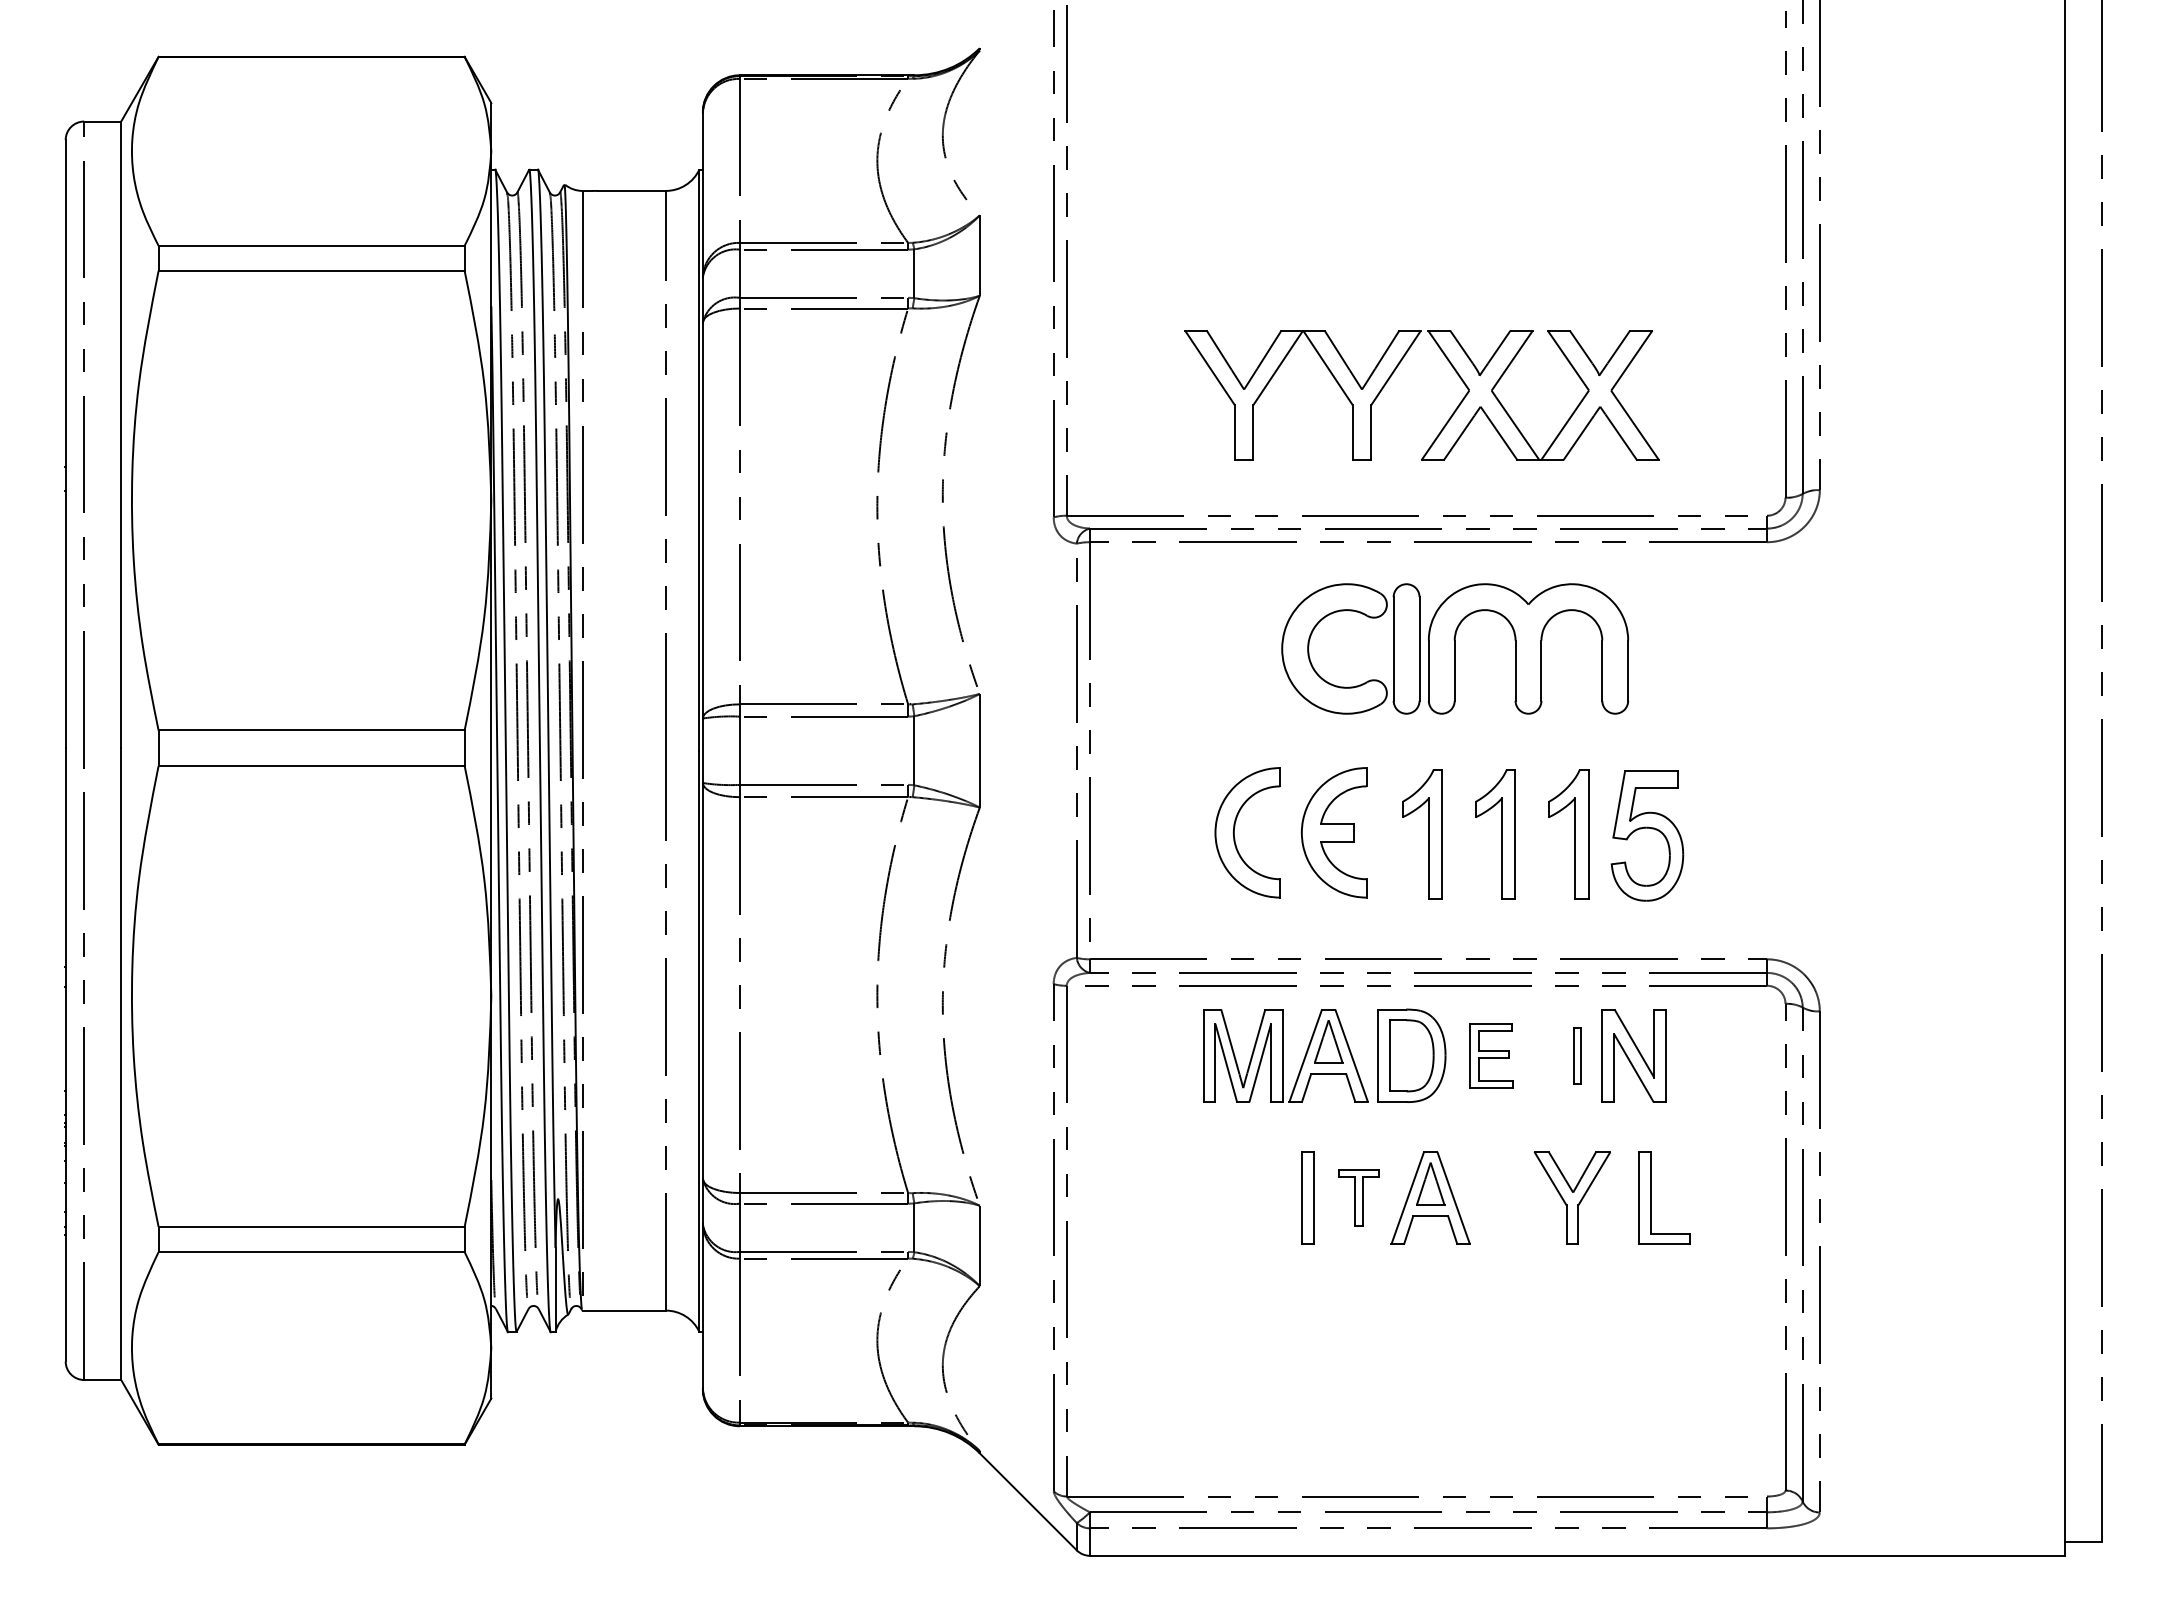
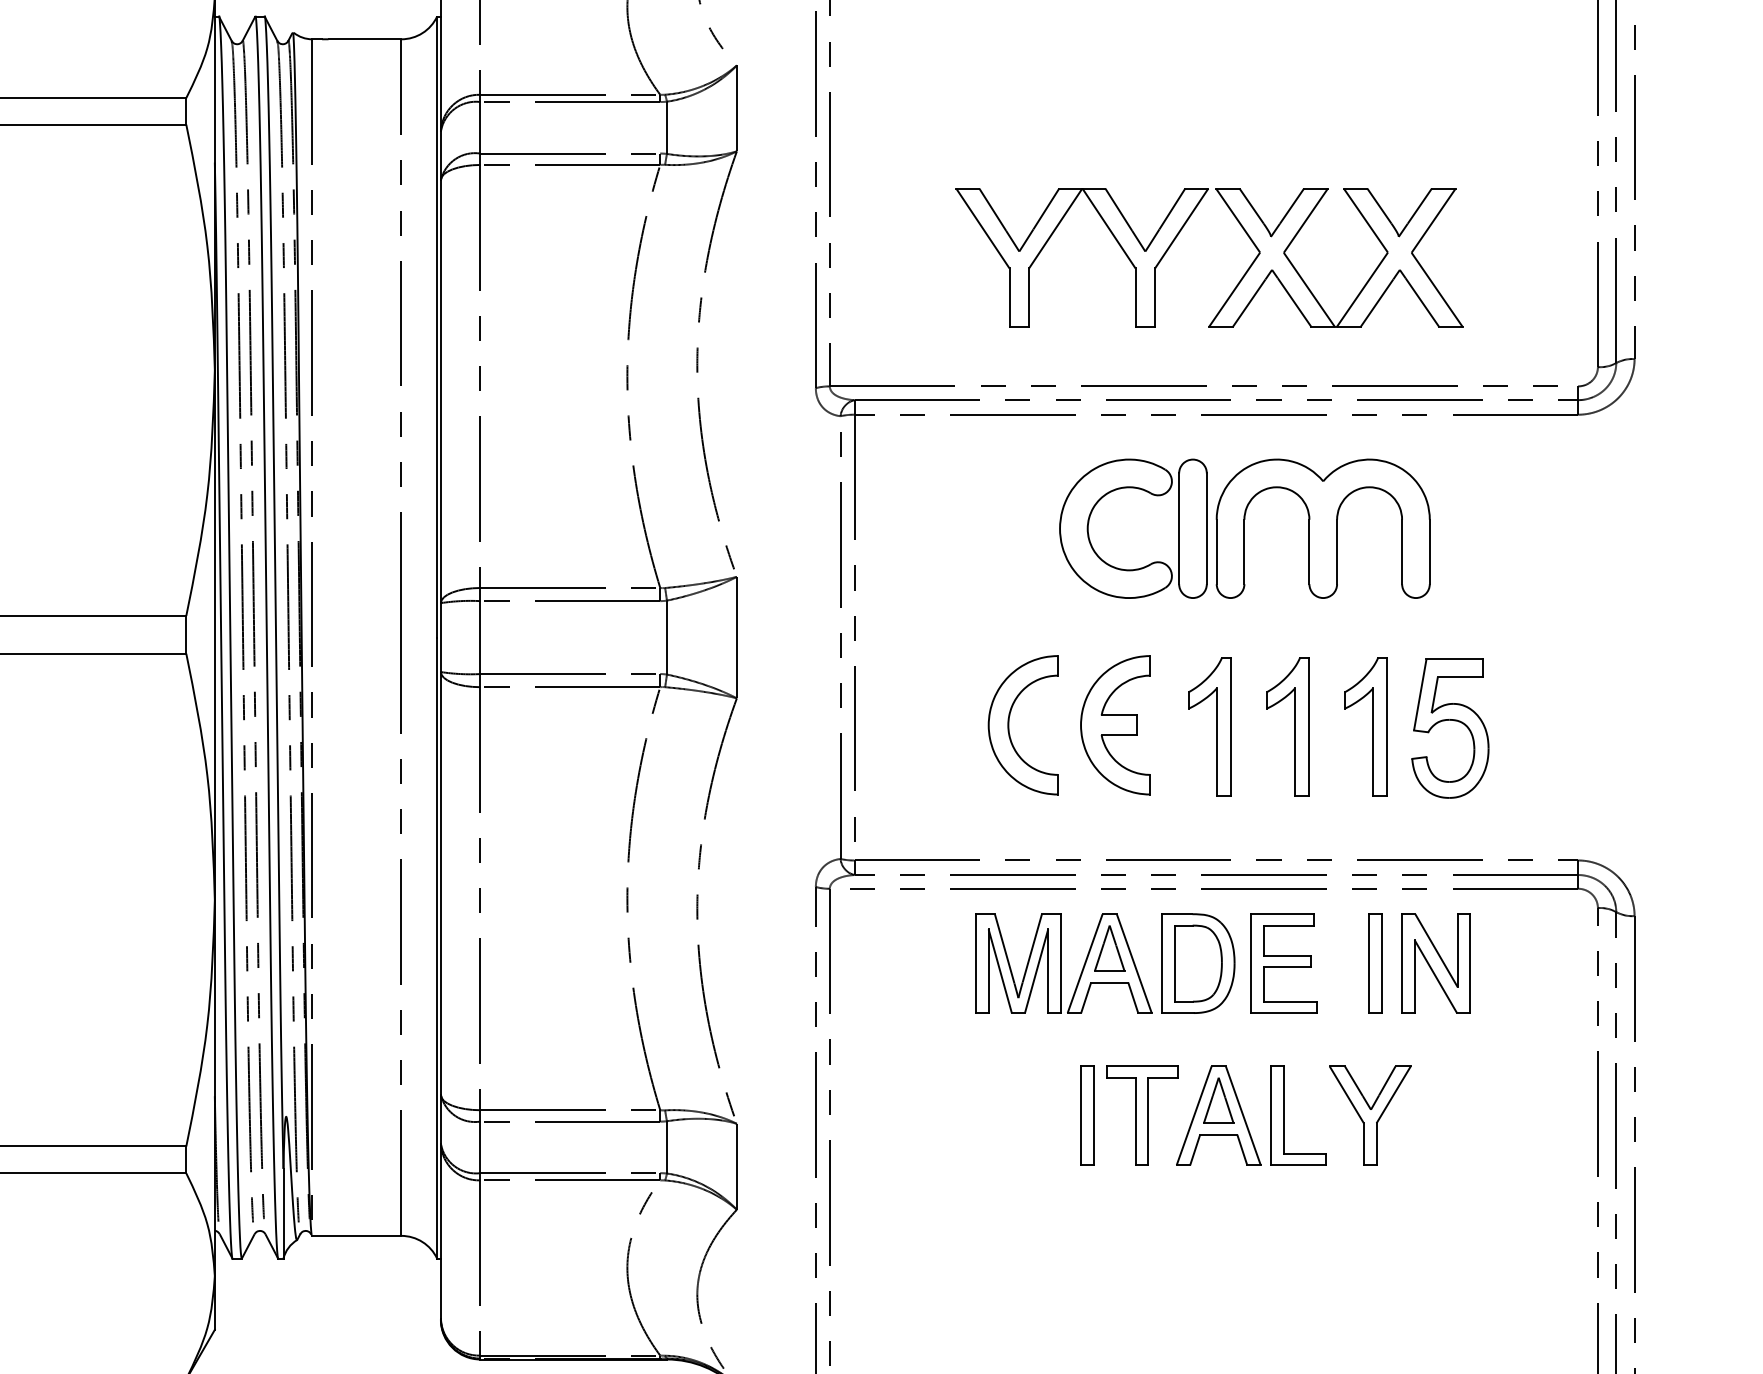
part: (1491, 1055) -> (1283, 963), size x1.43
part: (1576, 1055) -> (1374, 963), size x1.67
part: (1358, 1197) -> (1141, 1115), size x1.67
part: (1651, 1197) -> (1284, 1115), moved

